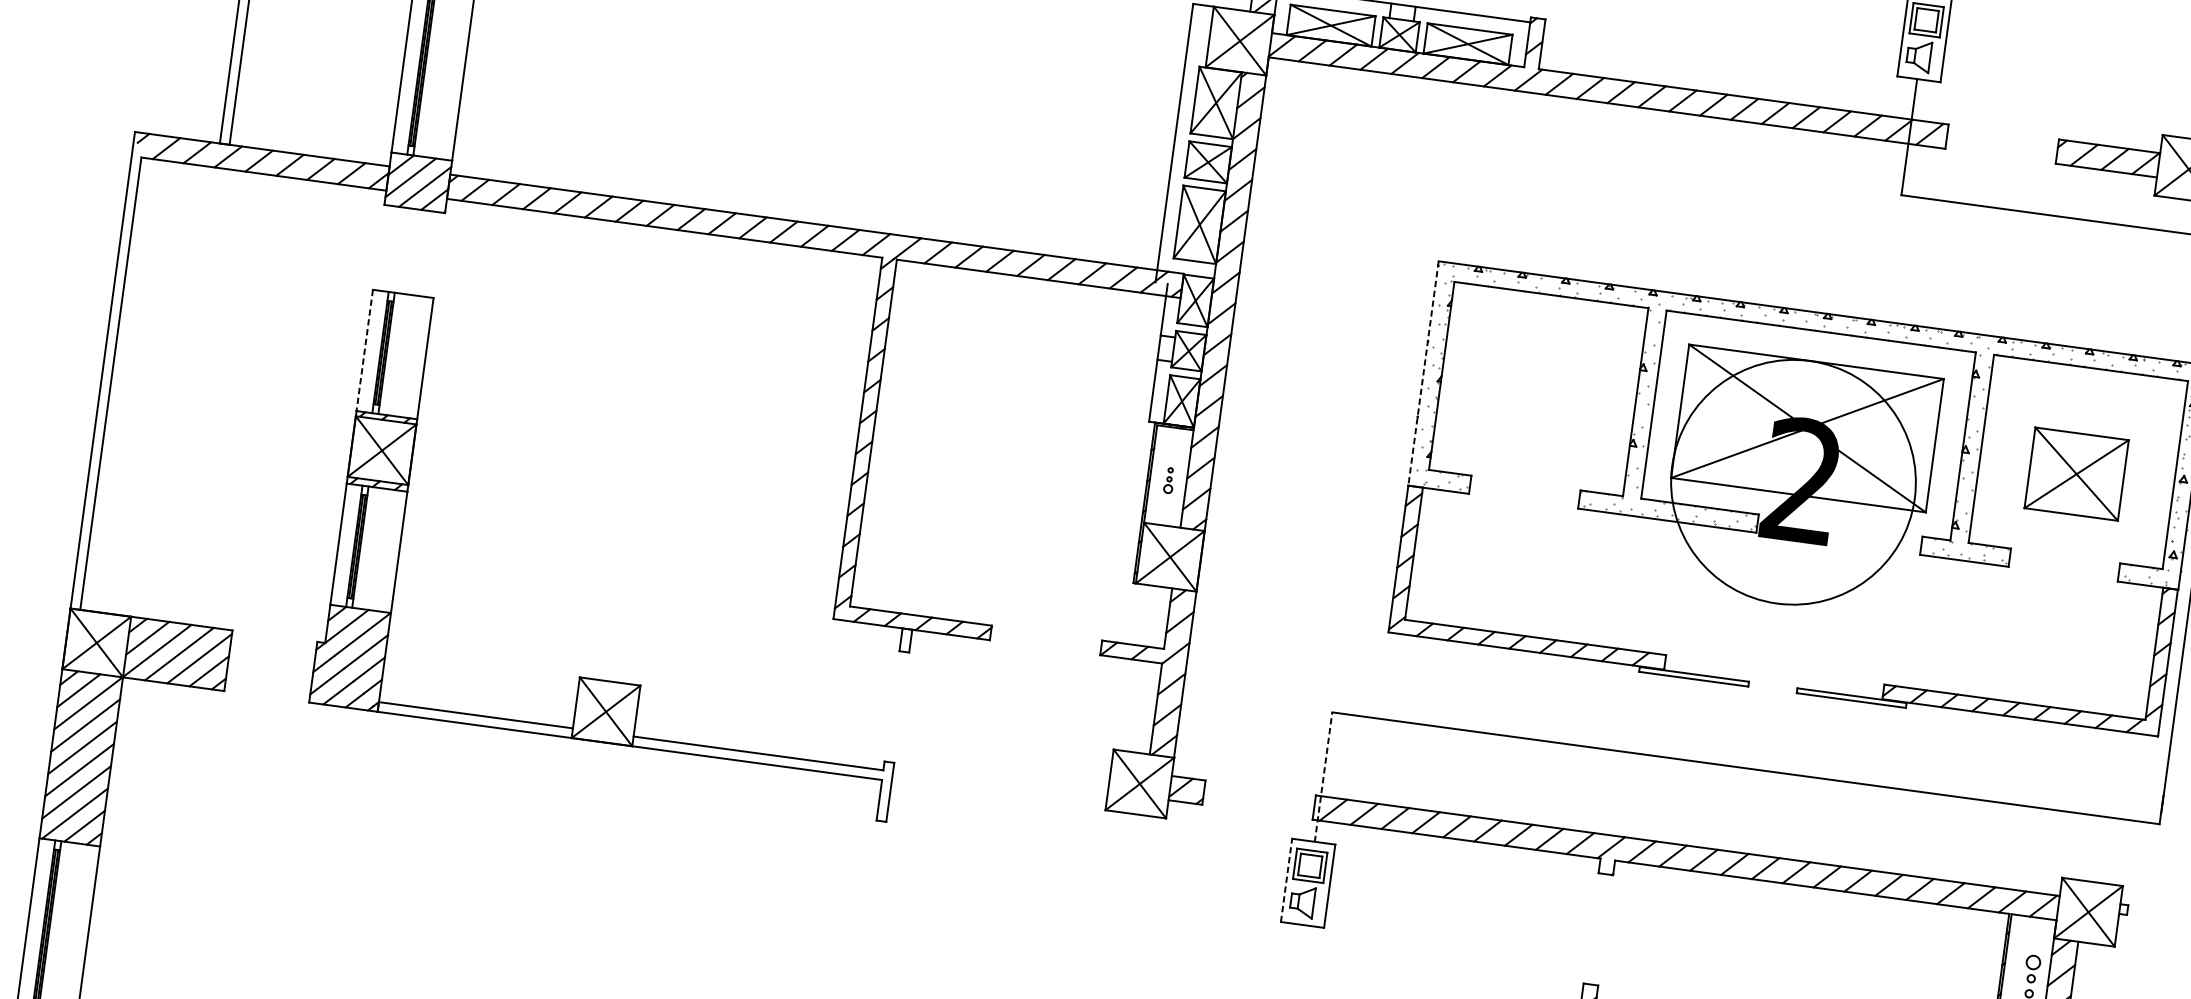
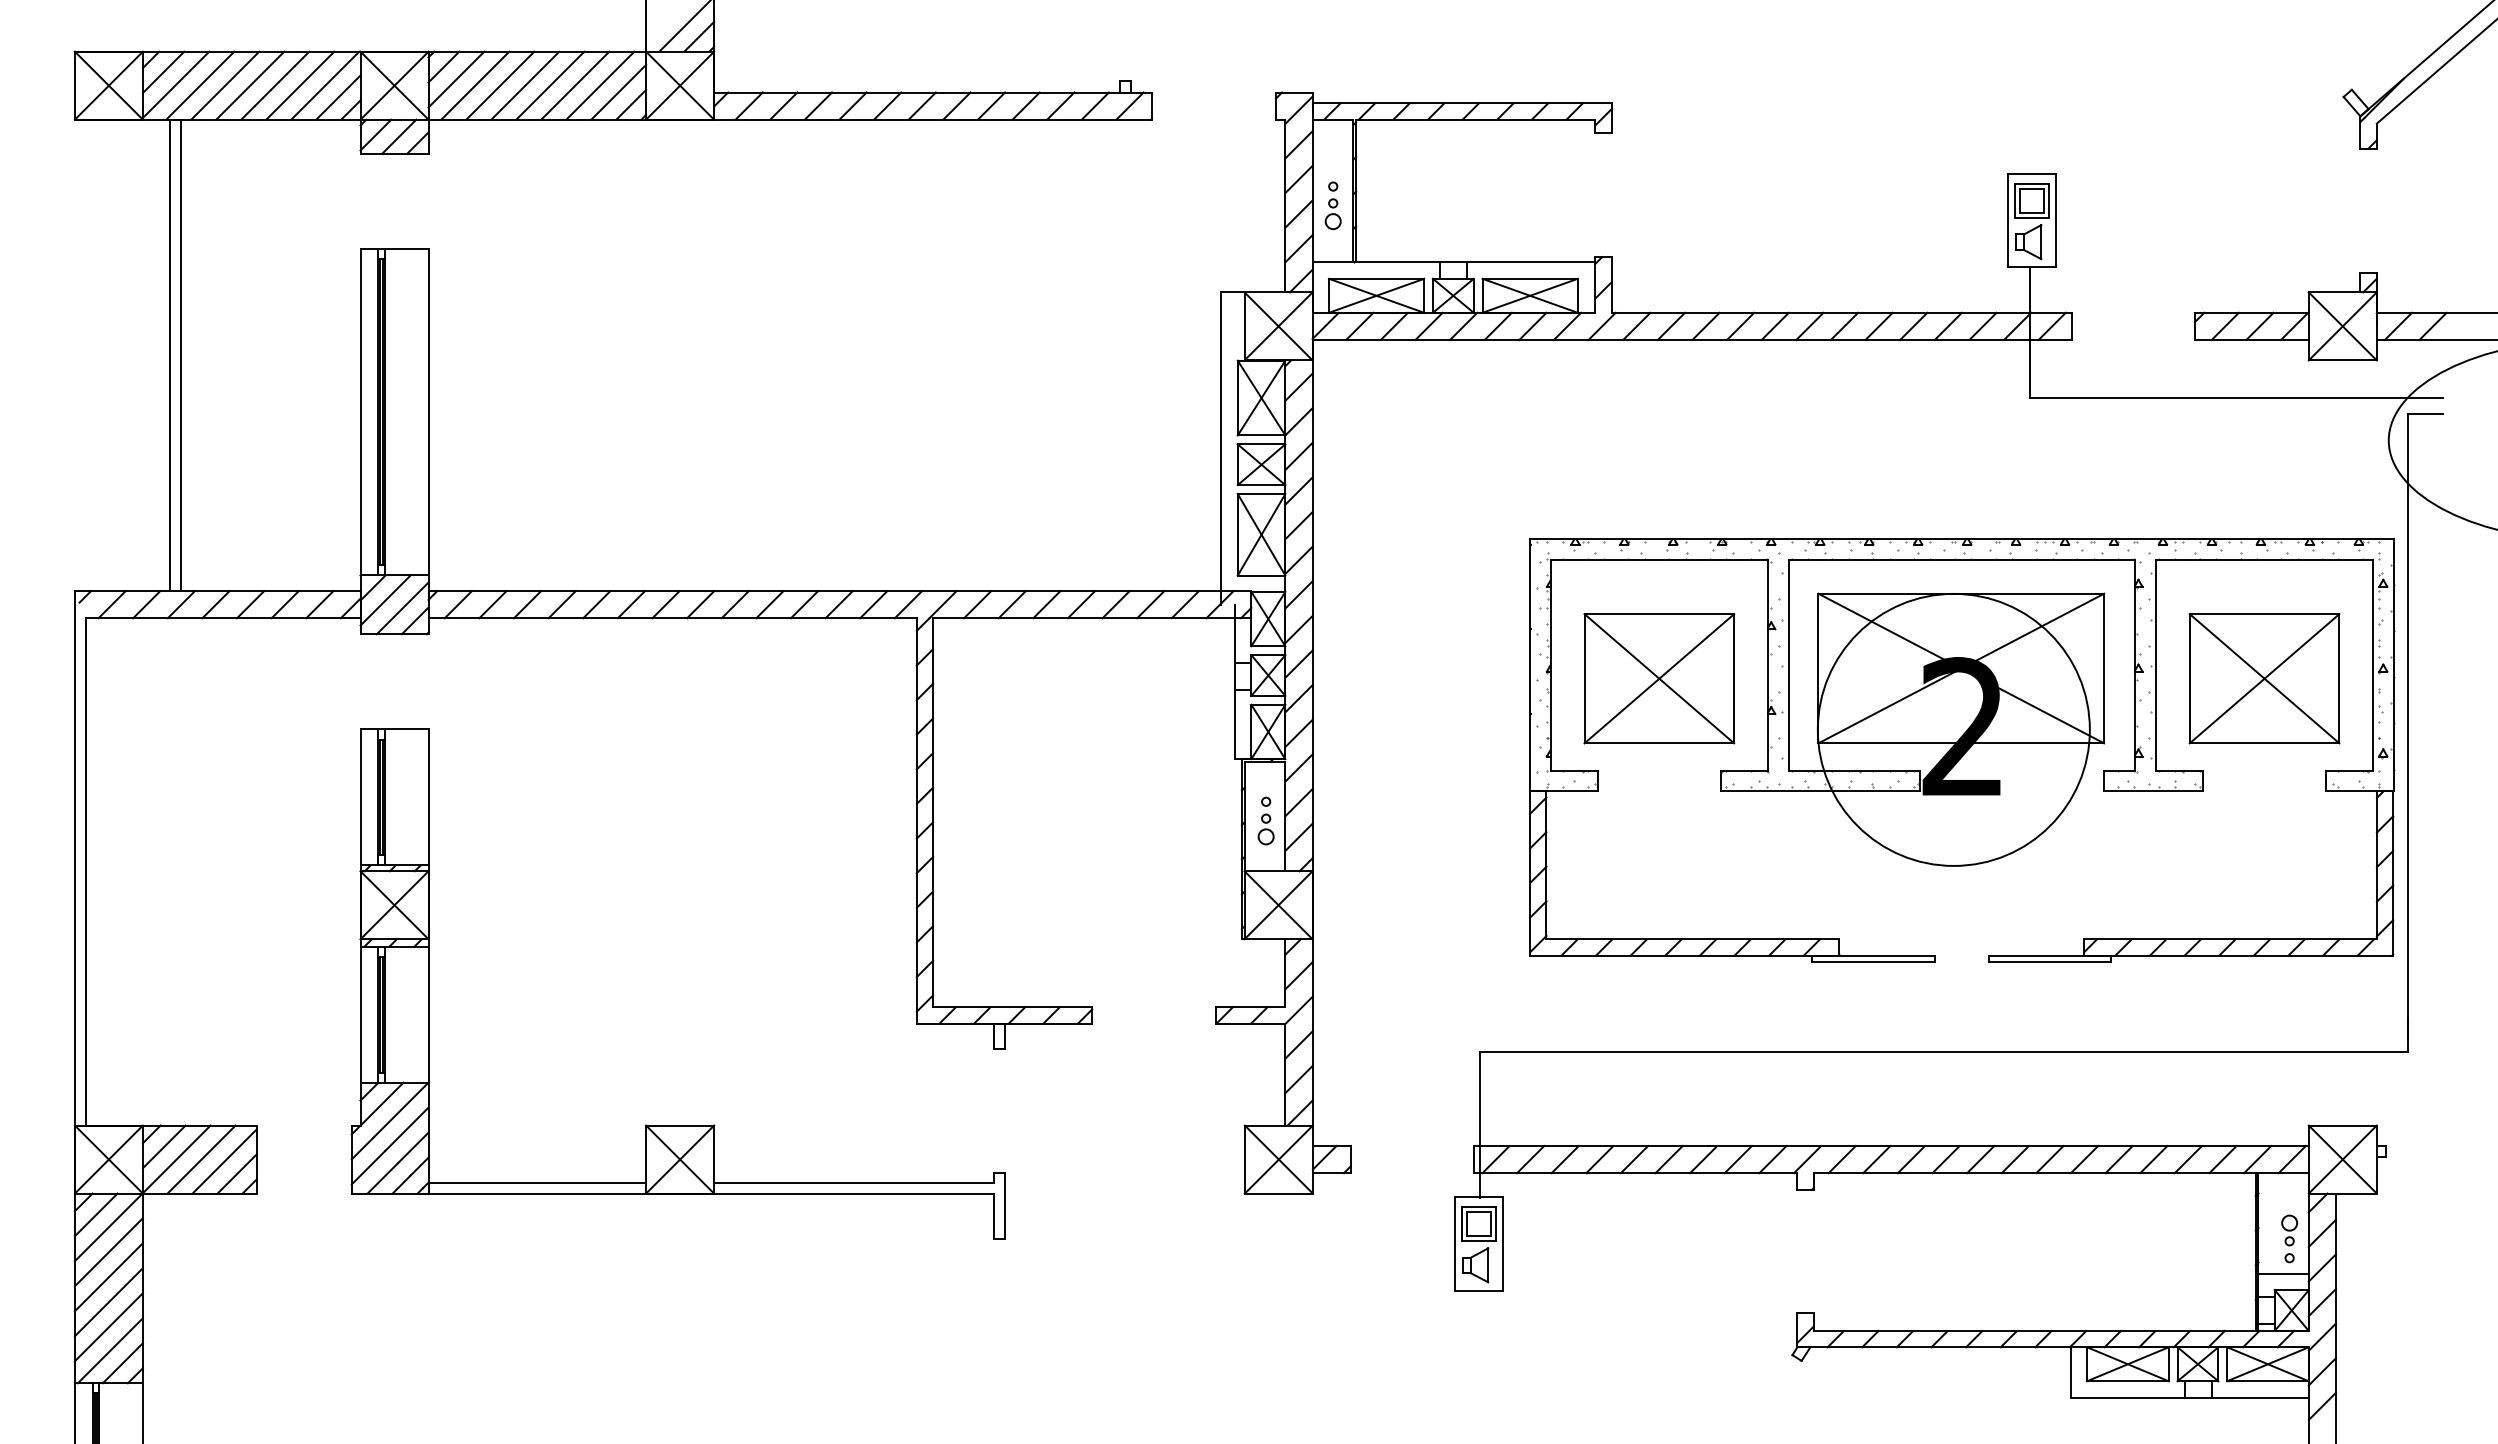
line: (364, 350) -> (360, 797), dashed -> solid
line: (1423, 373) -> (1530, 665), dashed -> solid
part: (1537, 400) -> (1659, 678), added
part: (2076, 473) -> (2264, 678), size x1.43
part: (1168, 480) -> (1265, 820), size x1.67
line: (1323, 777) -> (1480, 1124), dashed -> solid
line: (1286, 880) -> (1454, 1243), dashed -> solid

